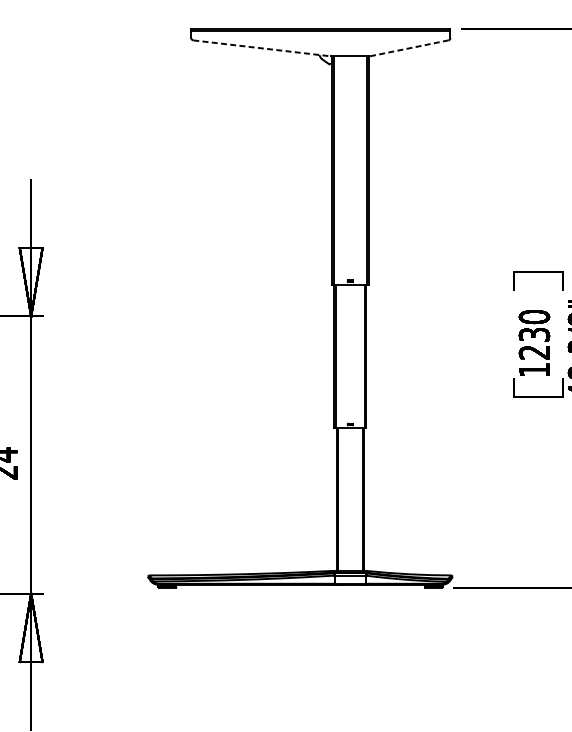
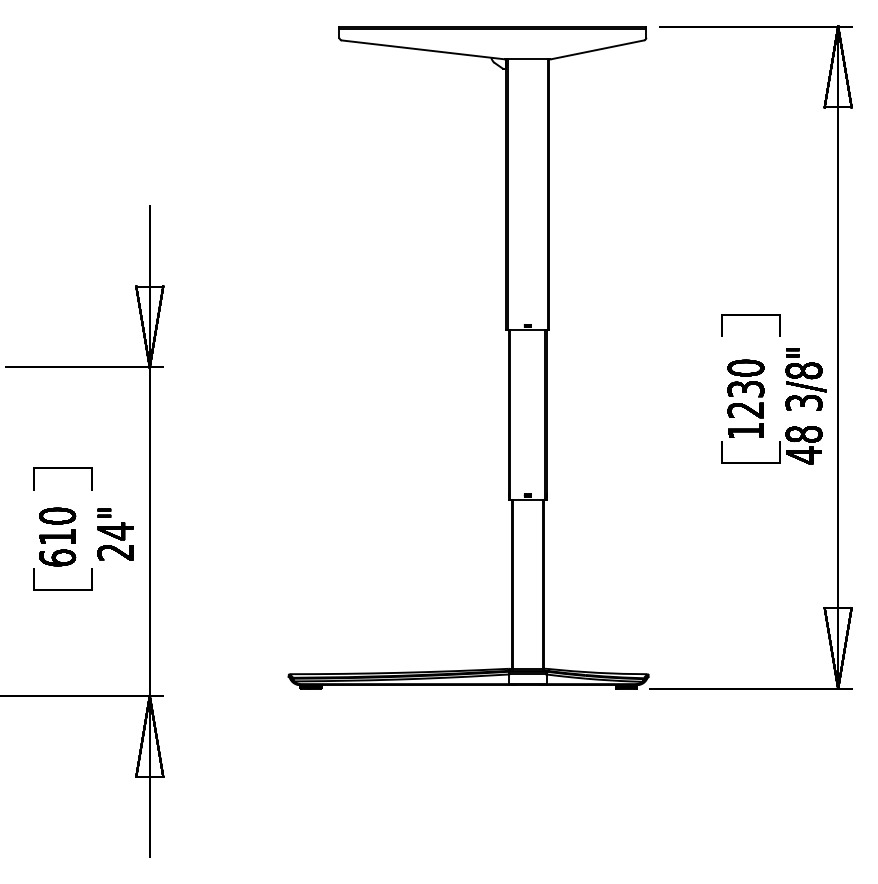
line: (262, 48) -> (423, 49), dashed -> solid
line: (409, 48) -> (598, 49), dashed -> solid

